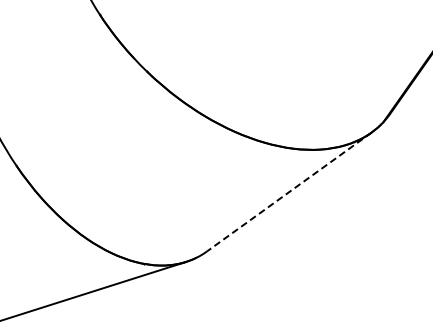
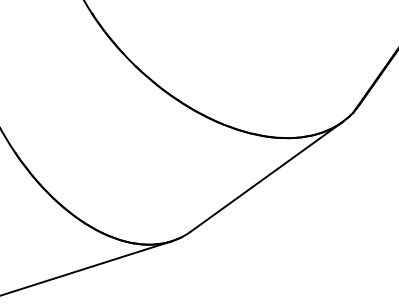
line: (289, 191) -> (266, 176), dashed -> solid

